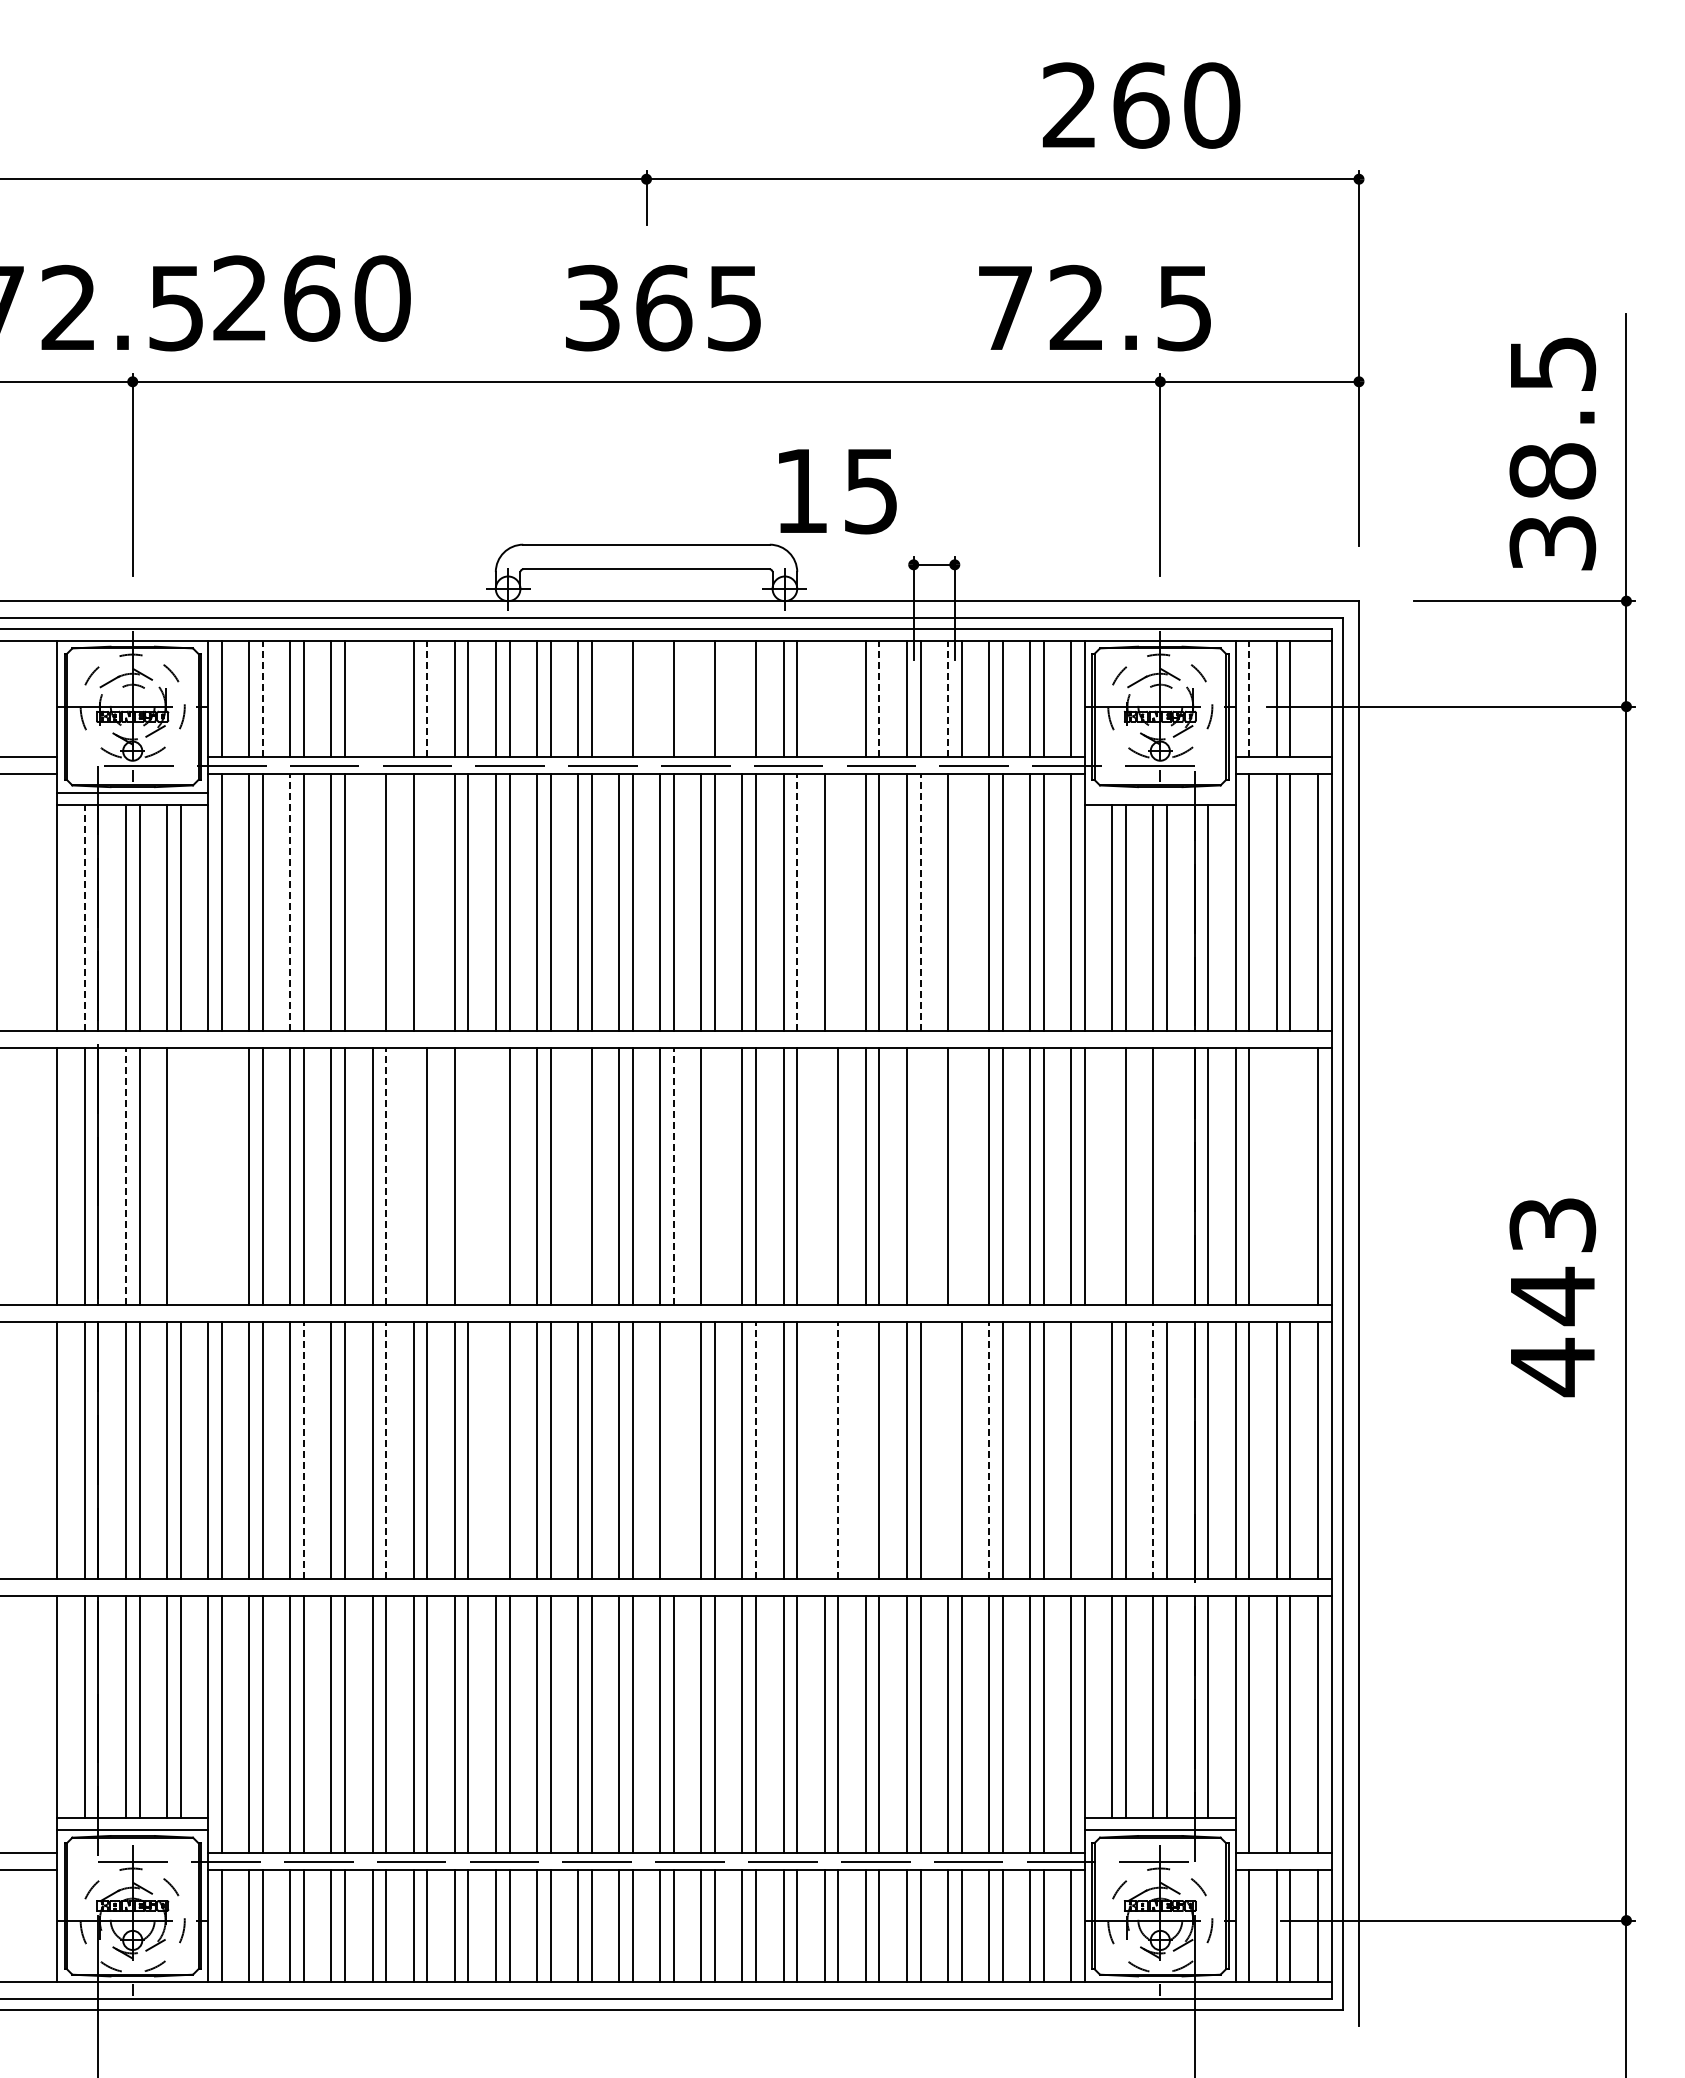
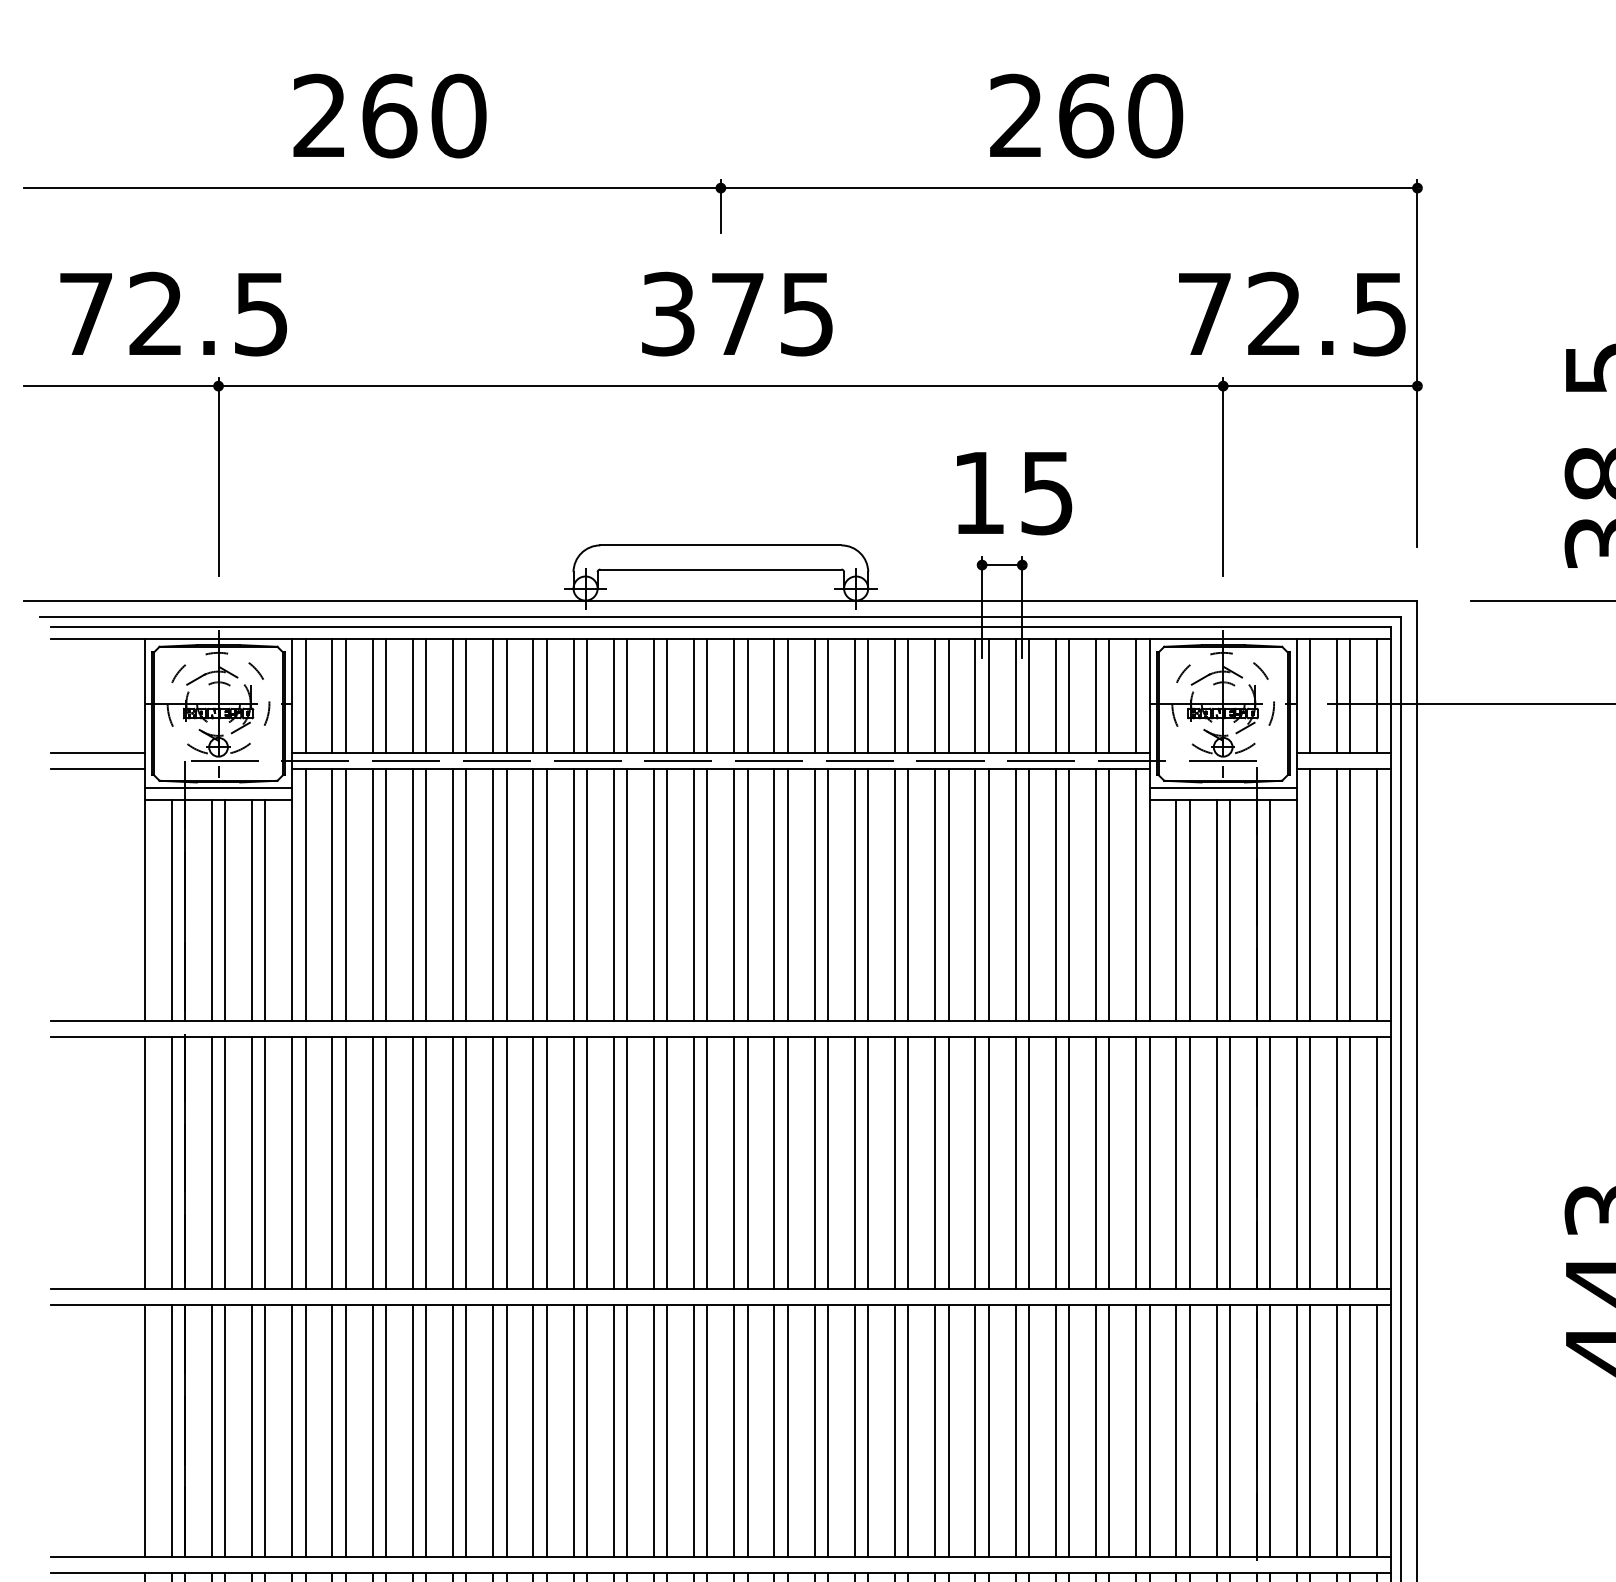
text: (1141, 105) -> (1086, 116), moved
text: (311, 298) -> (389, 116), moved
text: (664, 307) -> (738, 313), 365 -> 375
text: (1094, 307) -> (1291, 313), moved
text: (837, 491) -> (1014, 493), moved
line: (262, 698) -> (345, 695), dashed -> solid
line: (372, 698) -> (452, 695), added
line: (386, 698) -> (466, 695), added
line: (427, 698) -> (506, 695), dashed -> solid
line: (619, 698) -> (694, 695), added
line: (660, 698) -> (734, 695), added
line: (701, 698) -> (774, 695), added
line: (742, 698) -> (814, 695), added
line: (824, 698) -> (894, 695), added
line: (838, 698) -> (908, 695), added
line: (879, 698) -> (948, 695), dashed -> solid
line: (947, 698) -> (1015, 695), dashed -> solid
line: (1249, 698) -> (1310, 695), dashed -> solid
line: (1317, 698) -> (1376, 695), added
line: (1159, 792) -> (1222, 787), added
line: (290, 902) -> (372, 895), dashed -> solid
line: (372, 902) -> (452, 895), added
line: (427, 902) -> (506, 895), added
line: (797, 902) -> (868, 895), dashed -> solid
line: (838, 902) -> (908, 895), added
line: (920, 902) -> (988, 895), dashed -> solid
line: (961, 902) -> (1028, 895), added
line: (84, 917) -> (171, 909), dashed -> solid
line: (125, 1176) -> (211, 1163), dashed -> solid
line: (180, 1176) -> (265, 1163), added
line: (208, 1176) -> (292, 1163), added
line: (221, 1176) -> (305, 1163), added
line: (386, 1176) -> (466, 1163), dashed -> solid
line: (413, 1176) -> (493, 1163), added
line: (468, 1176) -> (546, 1163), added
line: (495, 1176) -> (573, 1163), added
line: (578, 1176) -> (654, 1163), added
line: (673, 1176) -> (747, 1163), dashed -> solid
line: (715, 1176) -> (788, 1163), added
line: (824, 1176) -> (894, 1163), added
line: (920, 1176) -> (988, 1163), added
line: (961, 1176) -> (1028, 1163), added
line: (1112, 1176) -> (1176, 1163), added
line: (1167, 1176) -> (1230, 1163), added
line: (1276, 1176) -> (1336, 1163), added
line: (1290, 1176) -> (1350, 1163), added
line: (304, 1450) -> (386, 1431), dashed -> solid
line: (386, 1450) -> (466, 1431), dashed -> solid
line: (495, 1450) -> (573, 1431), added
line: (673, 1450) -> (747, 1431), added
line: (756, 1450) -> (828, 1431), dashed -> solid
line: (824, 1450) -> (894, 1431), added
line: (838, 1450) -> (908, 1431), dashed -> solid
line: (865, 1450) -> (934, 1431), added
line: (947, 1450) -> (1015, 1431), added
line: (989, 1450) -> (1056, 1431), dashed -> solid
line: (1084, 1450) -> (1149, 1431), added
line: (1153, 1450) -> (1216, 1431), dashed -> solid

